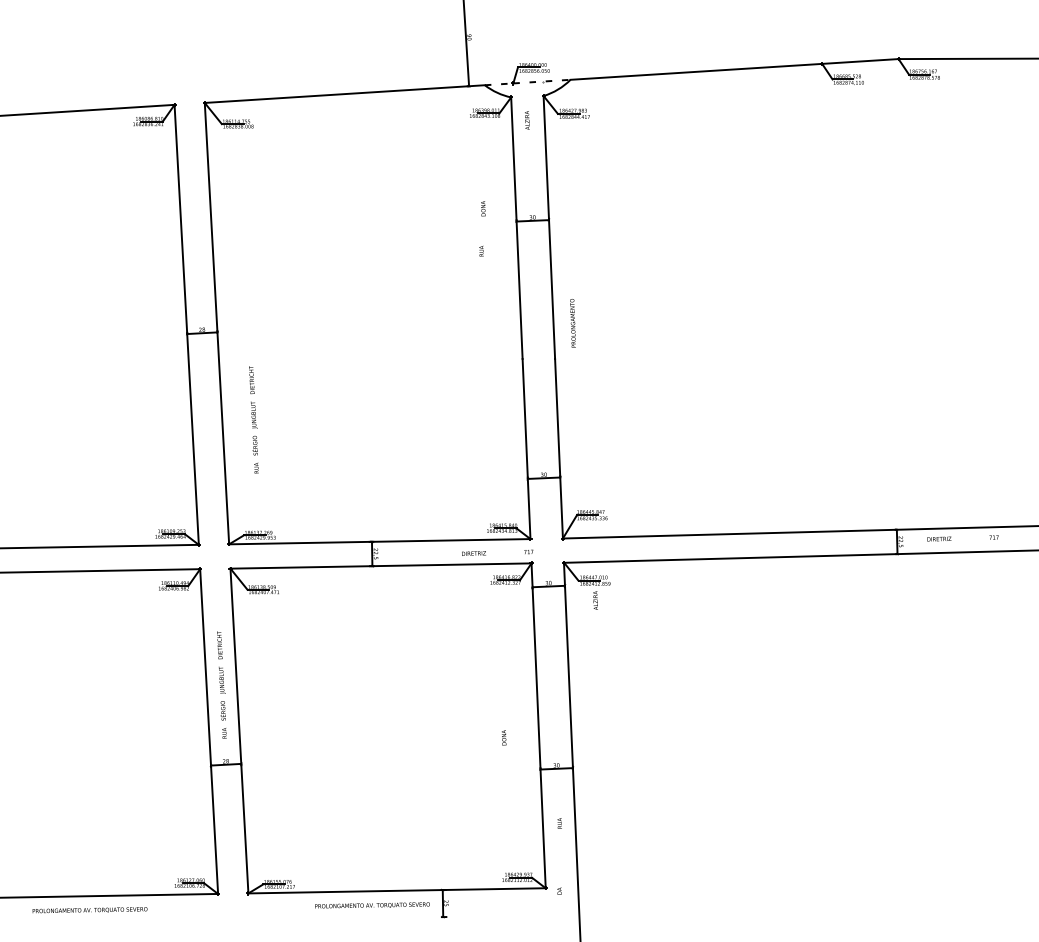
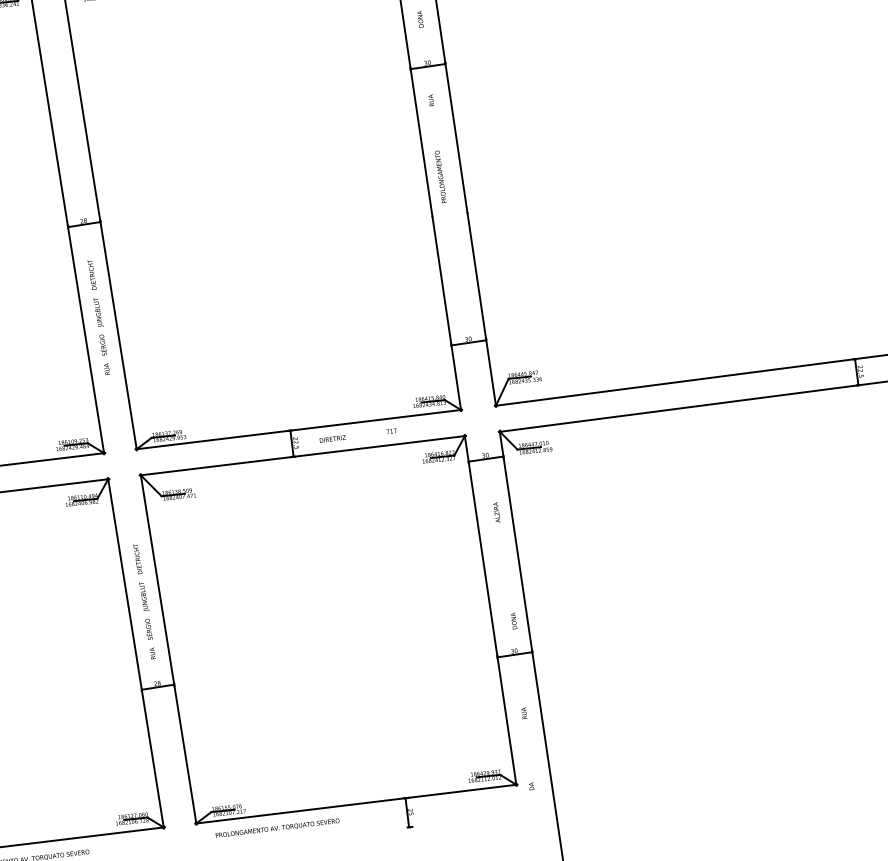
text: (483, 208) -> (420, 19), moved
text: (481, 250) -> (431, 99), moved
text: (572, 323) -> (440, 177), moved
text: (253, 419) -> (98, 317), moved
text: (497, 552) -> (357, 435), moved
text: (595, 600) -> (496, 512), moved
text: (504, 737) -> (514, 620), moved
text: (372, 905) -> (277, 828), moved

